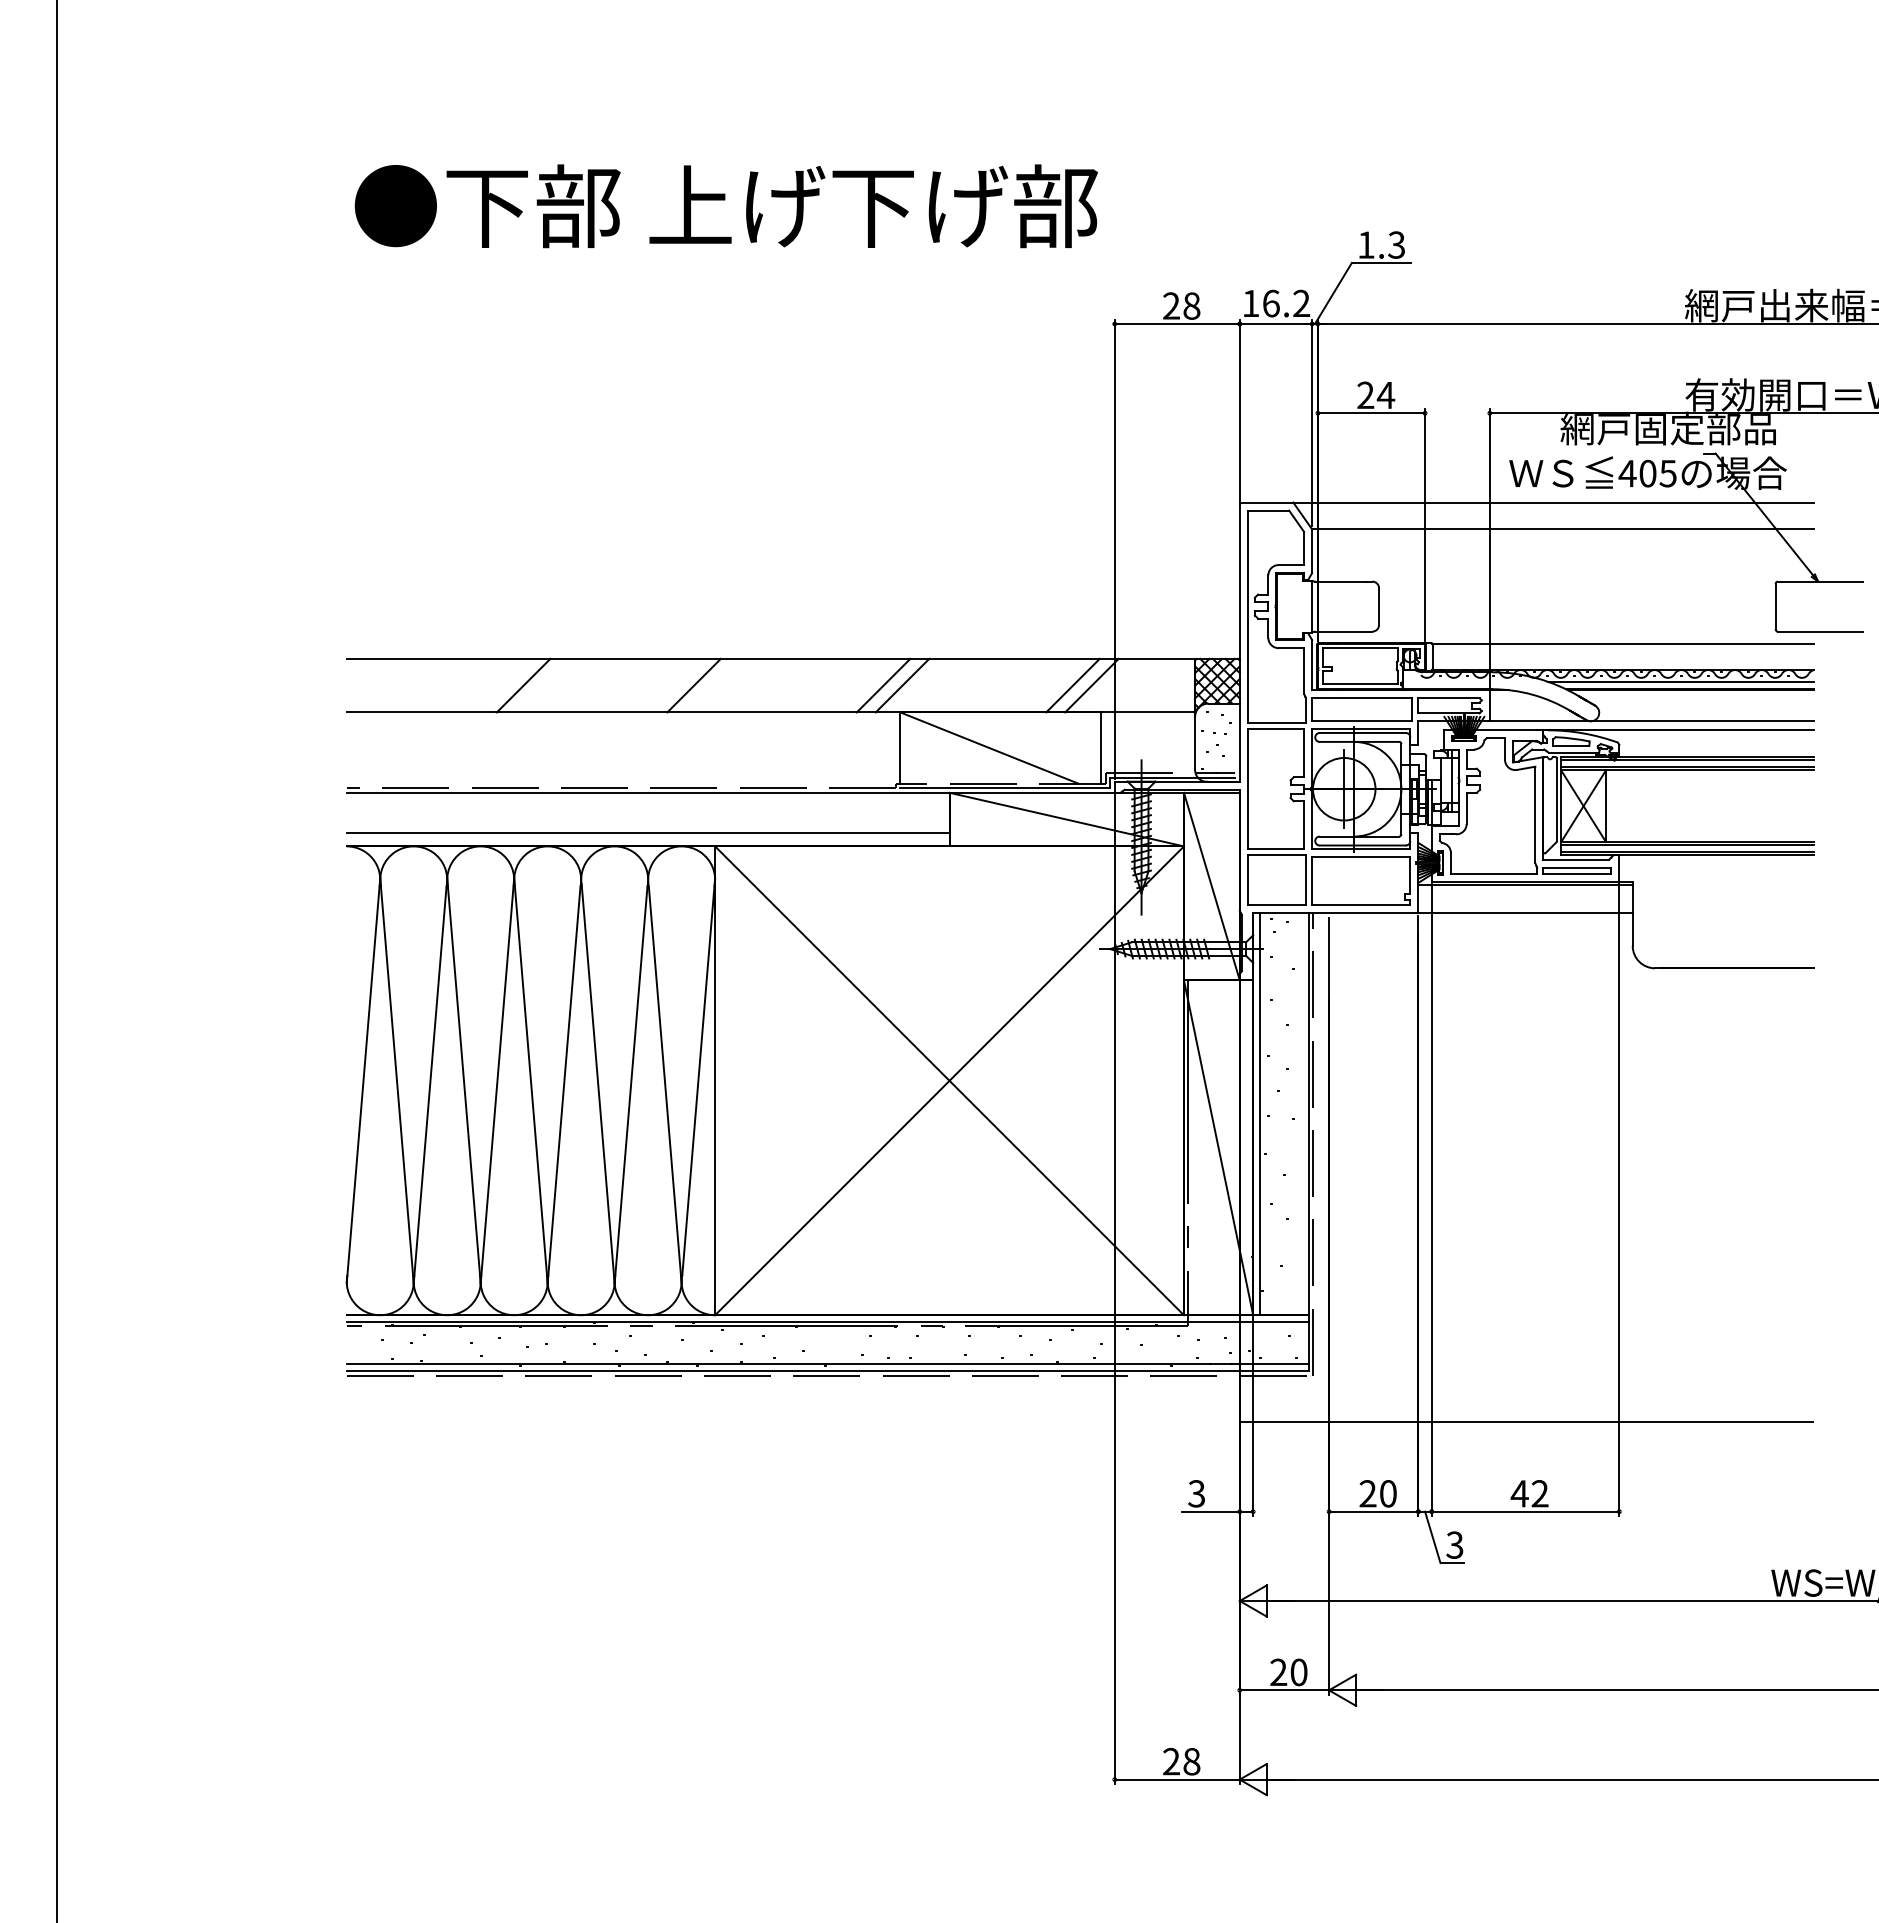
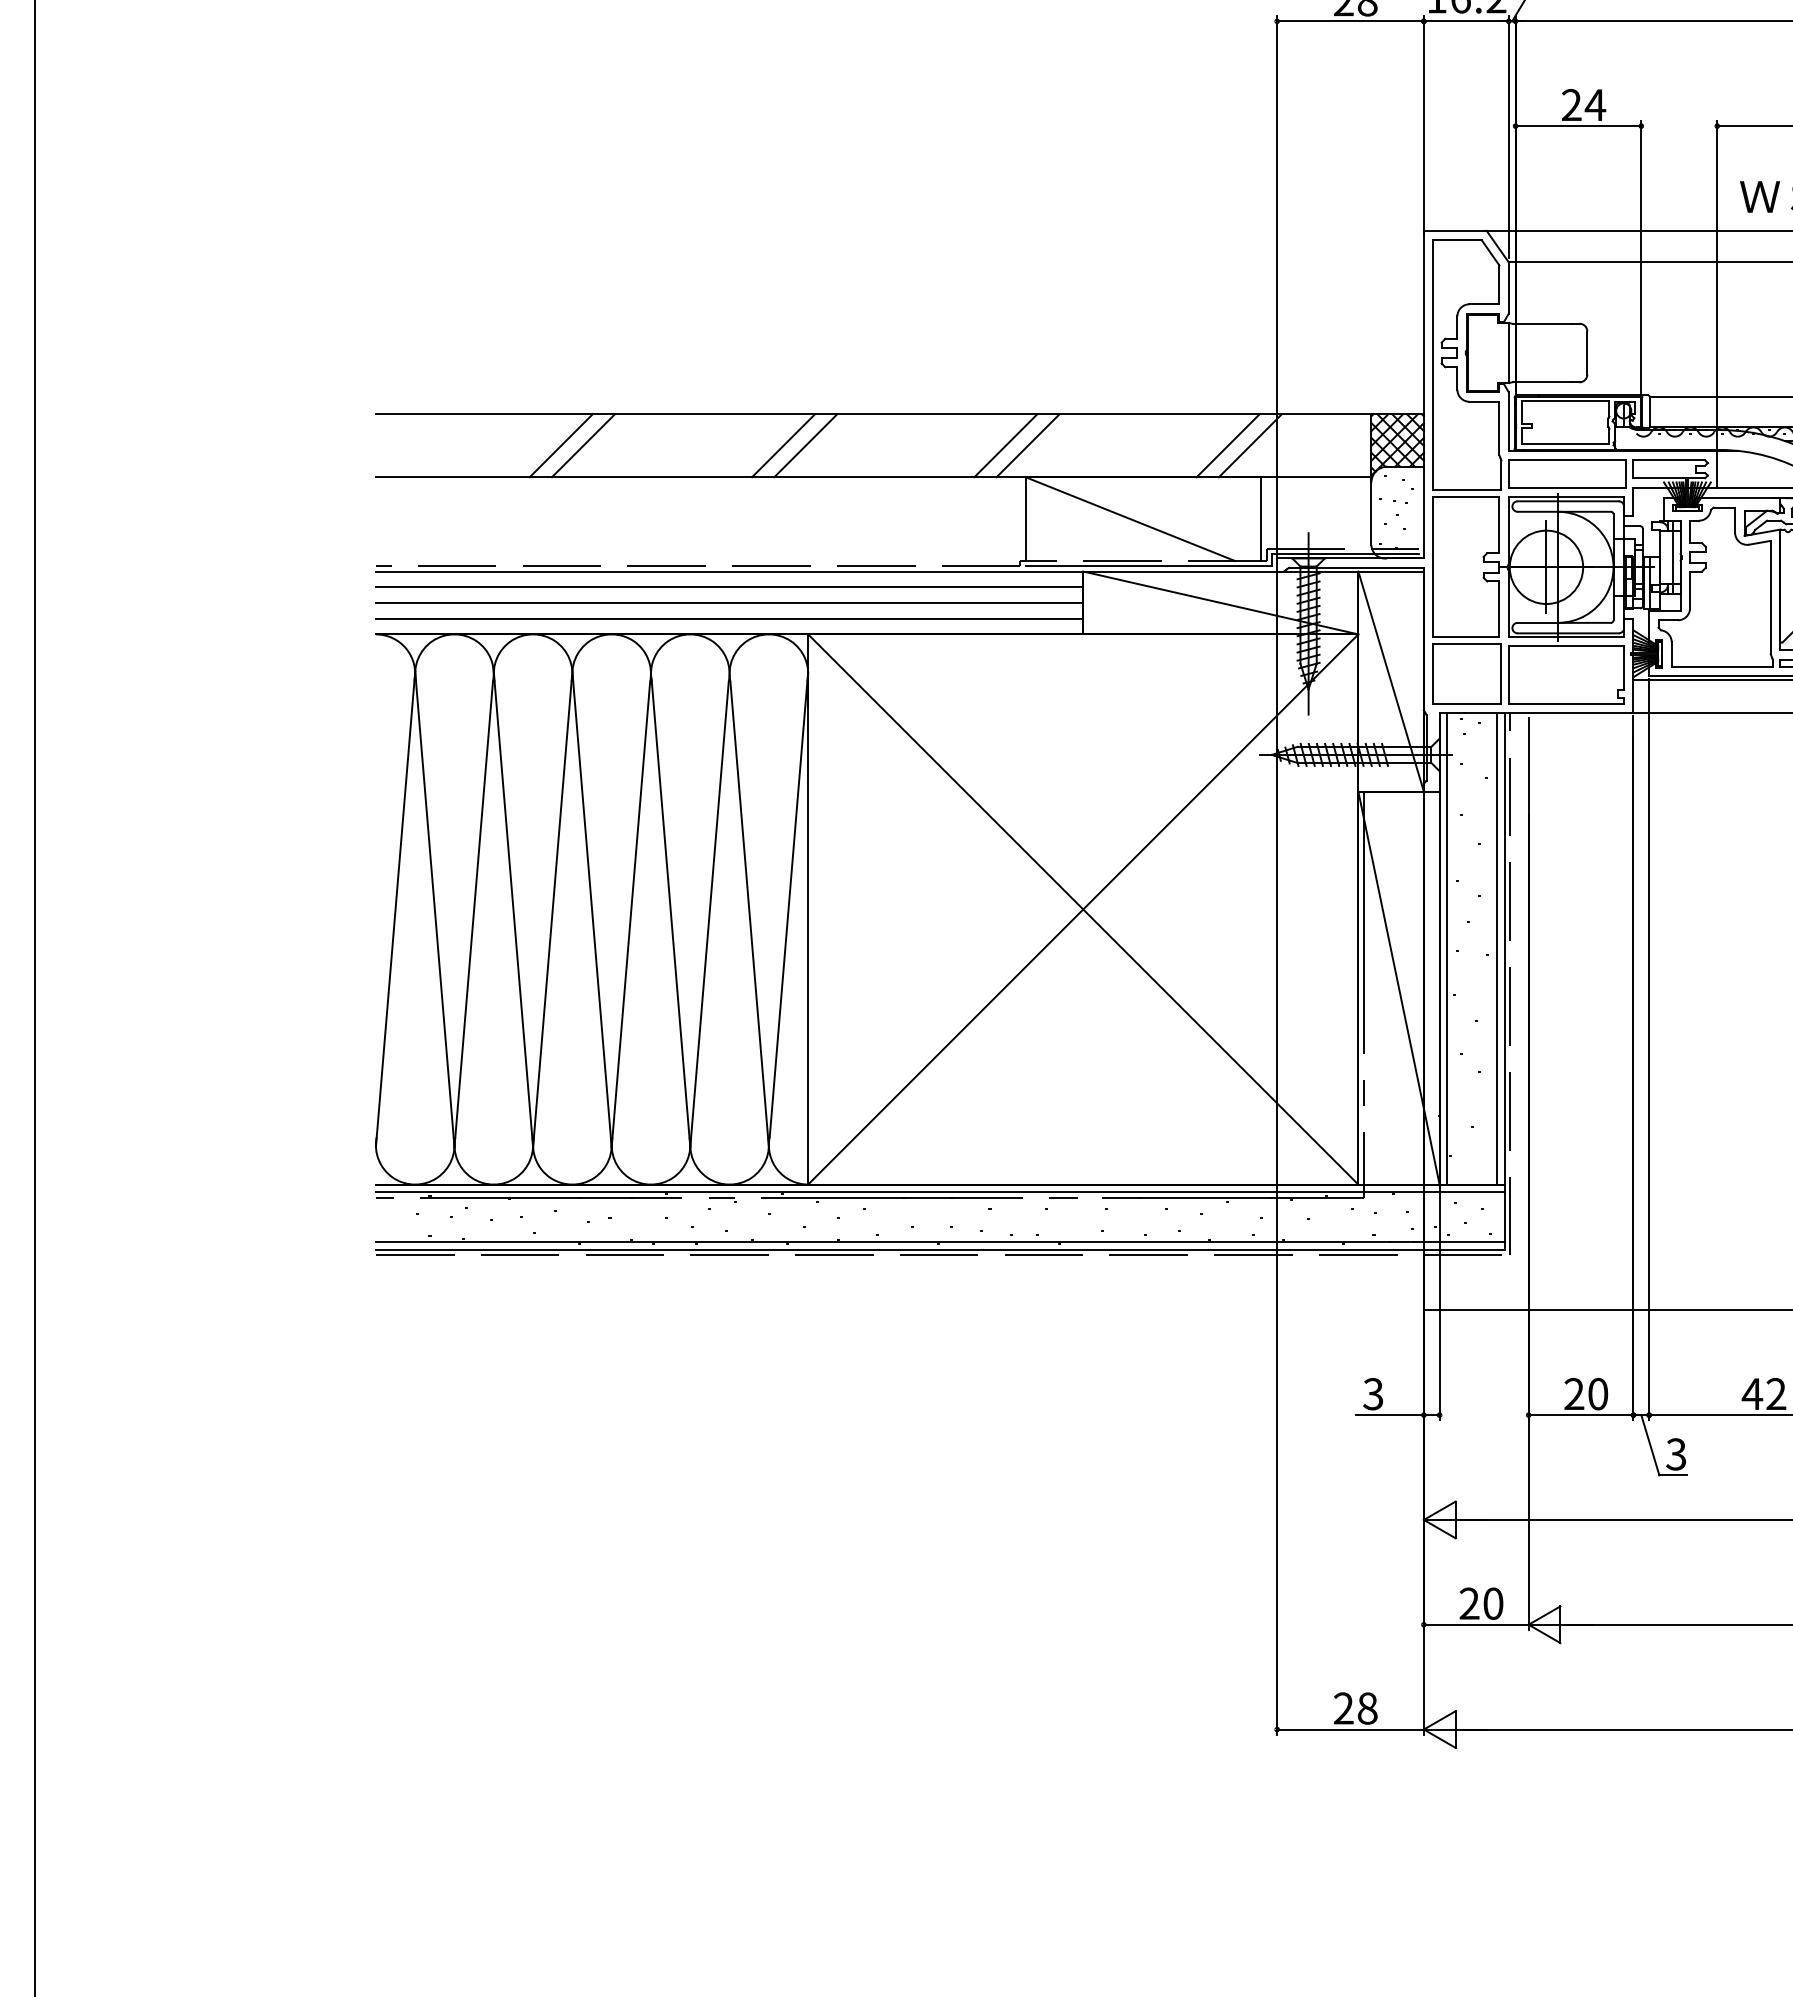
line: (504, 685) -> (561, 445), added
line: (712, 685) -> (805, 445), added
line: (647, 806) -> (728, 587), added
line: (647, 819) -> (728, 602), added
line: (1302, 1114) -> (1497, 949), added

